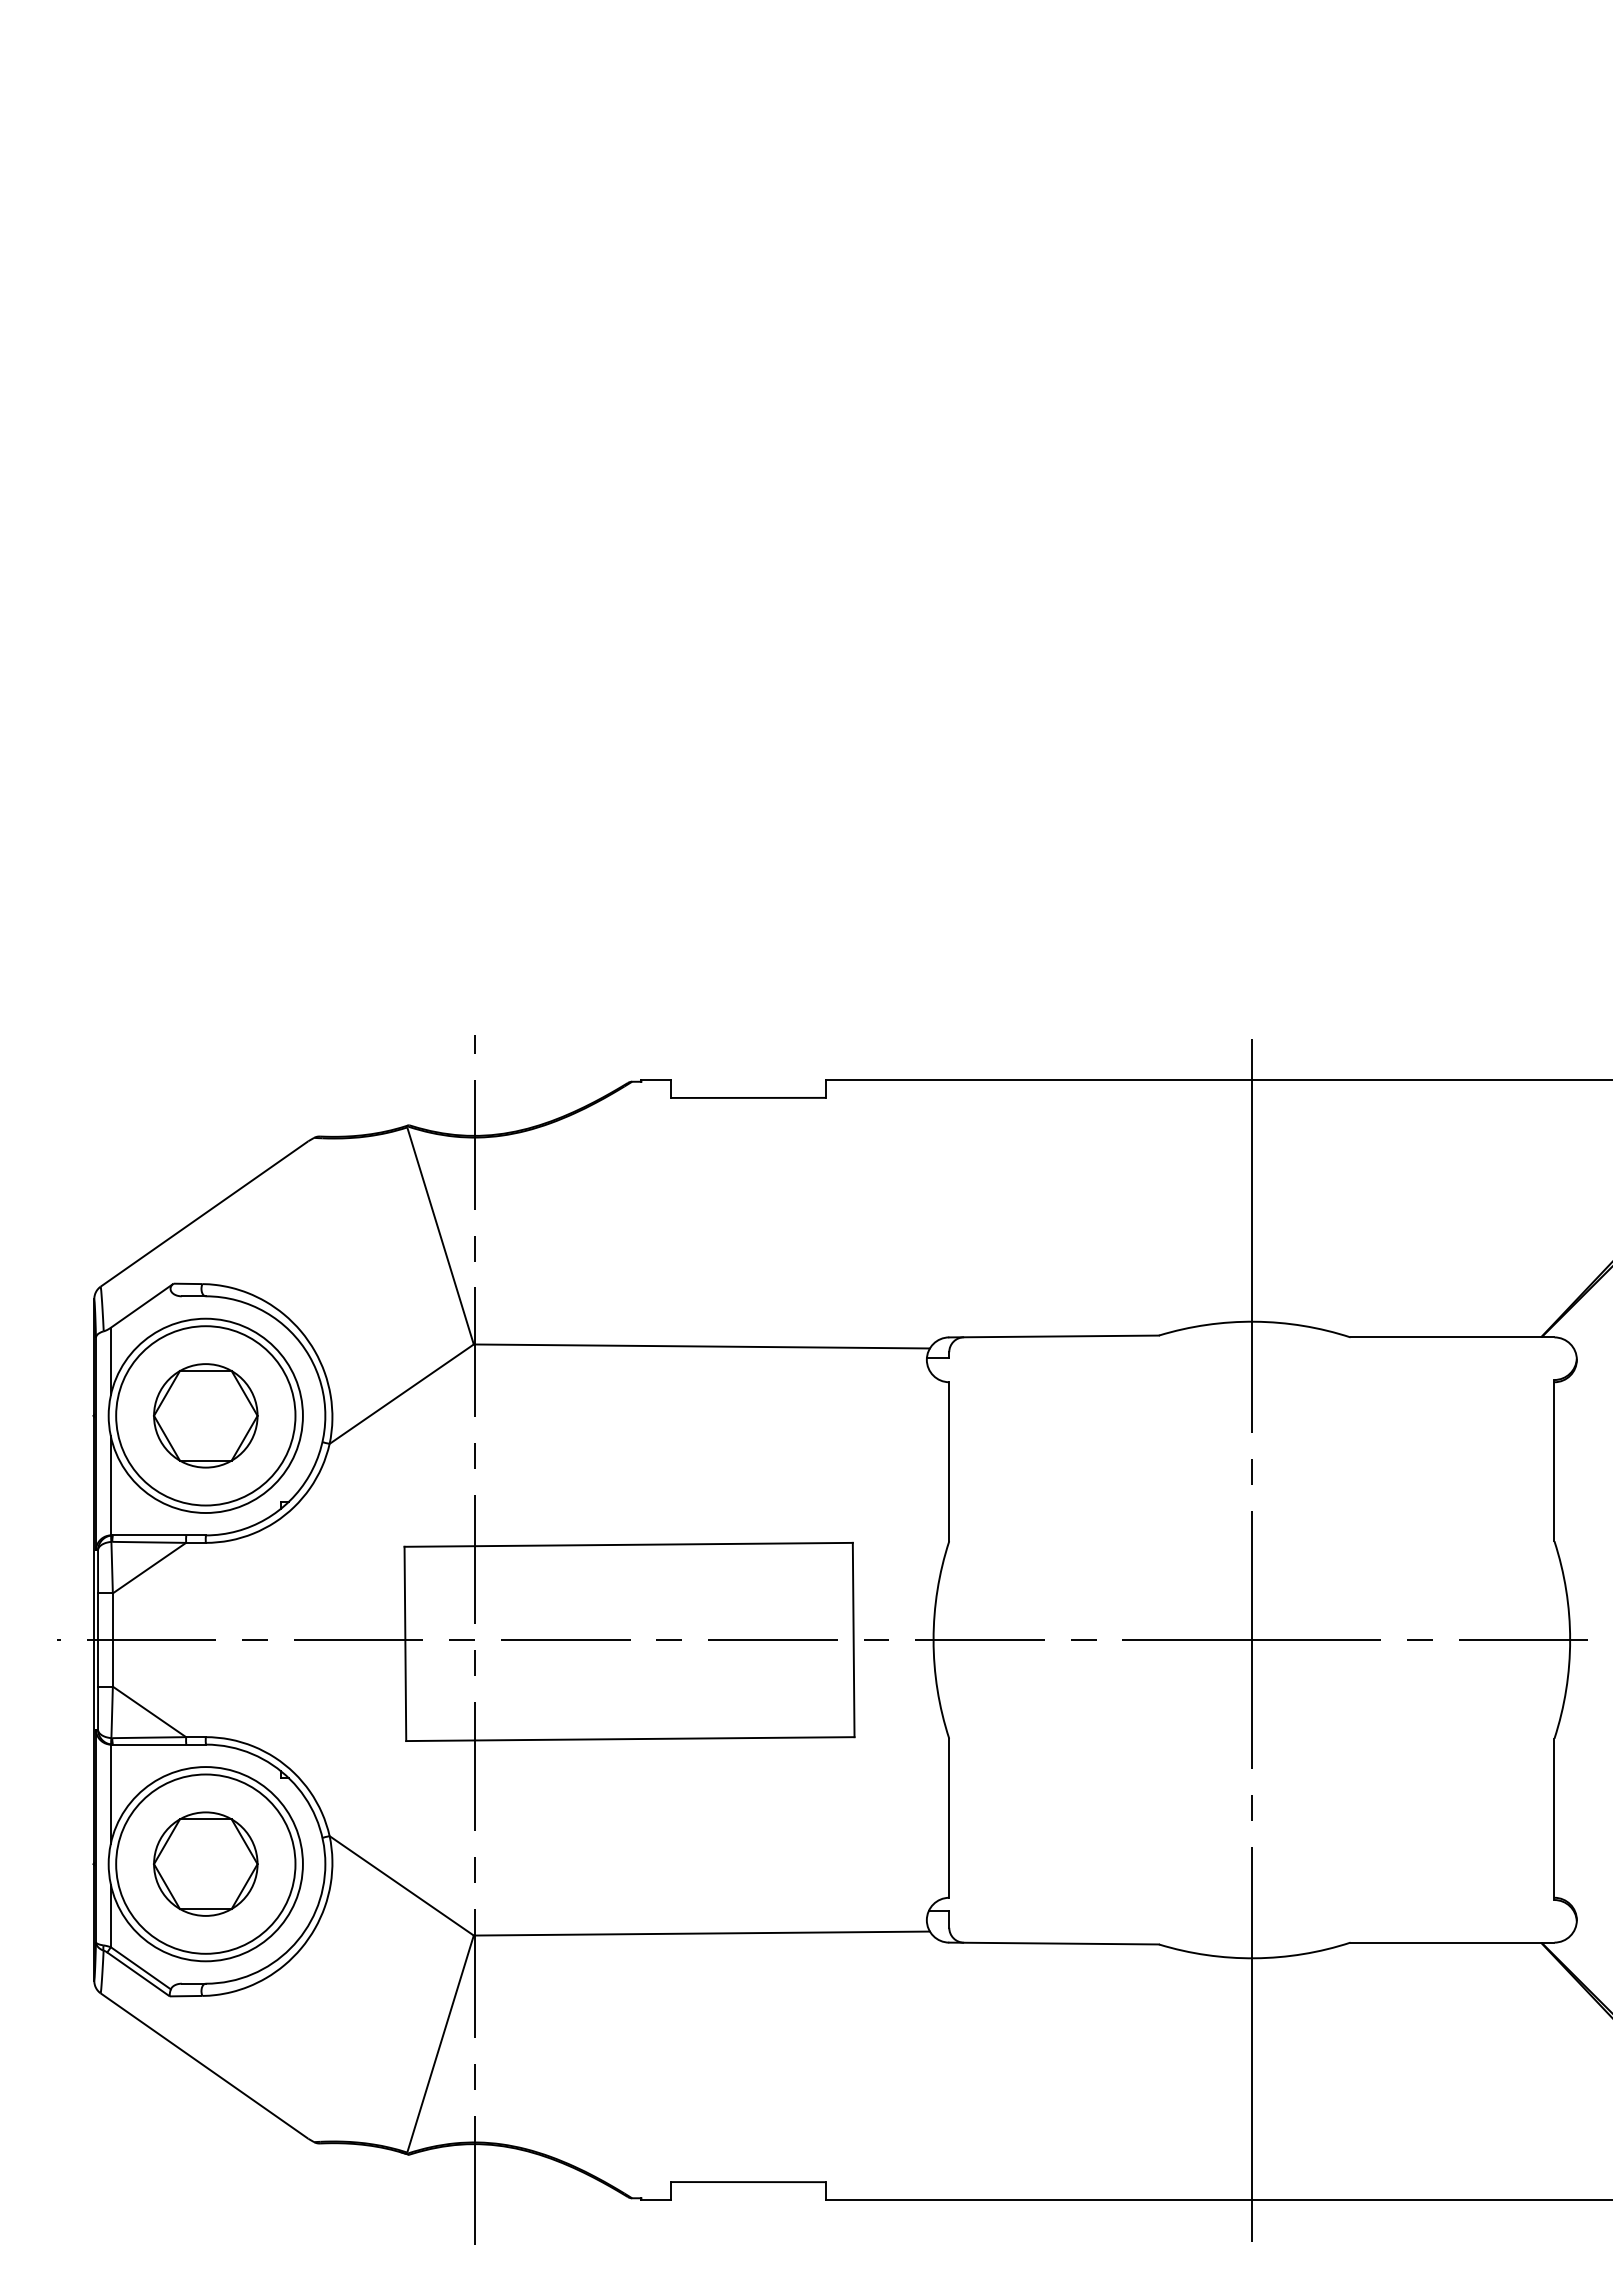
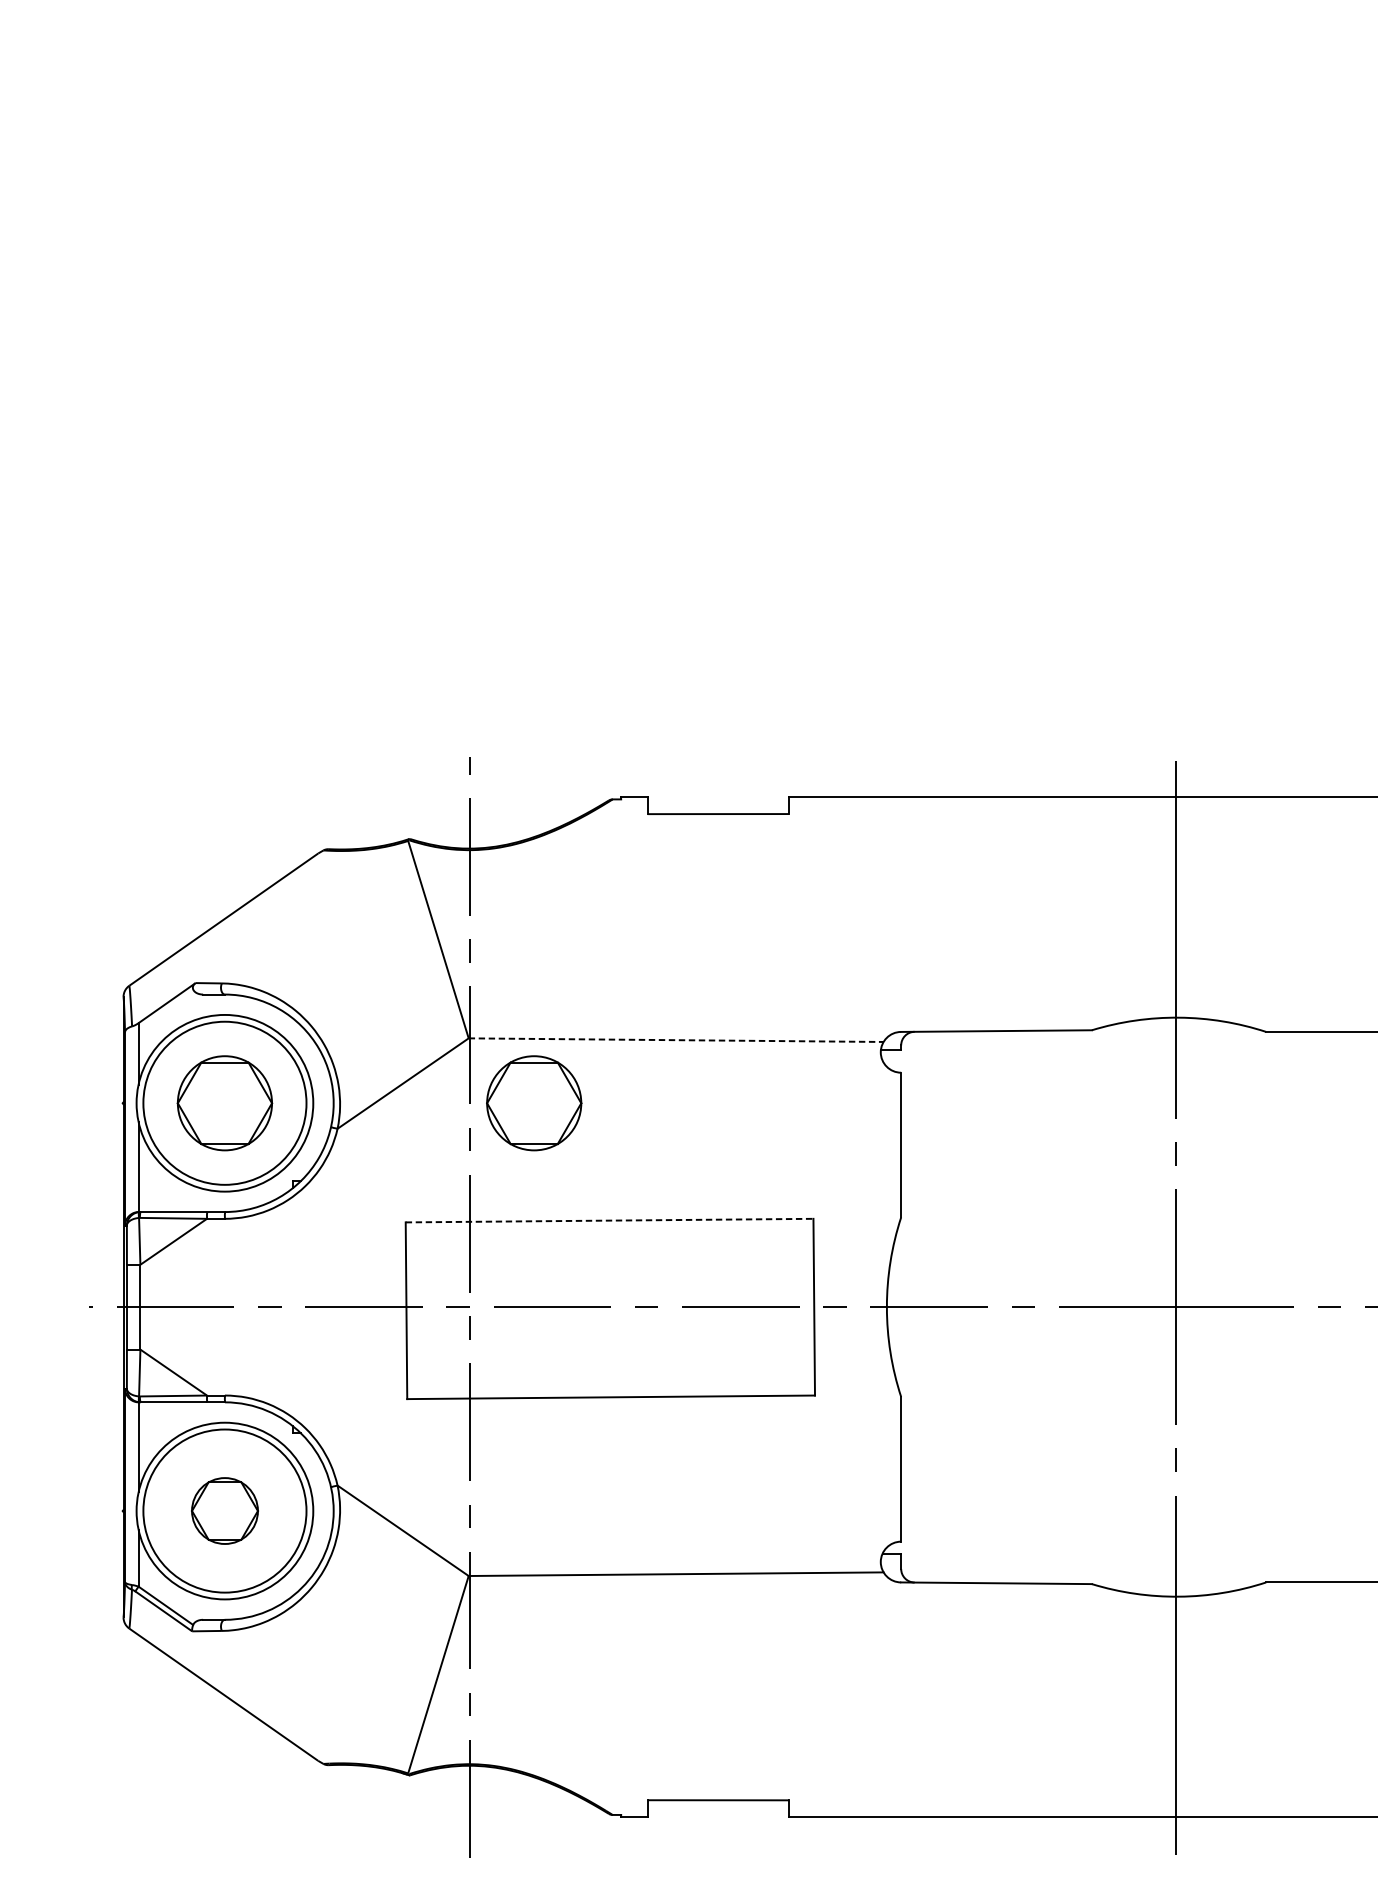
line: (702, 1346) -> (676, 1040), solid -> dashed
part: (545, 1415) -> (533, 1102), added
line: (629, 1544) -> (610, 1220), solid -> dashed
part: (205, 1863) -> (224, 1510), size x0.7

